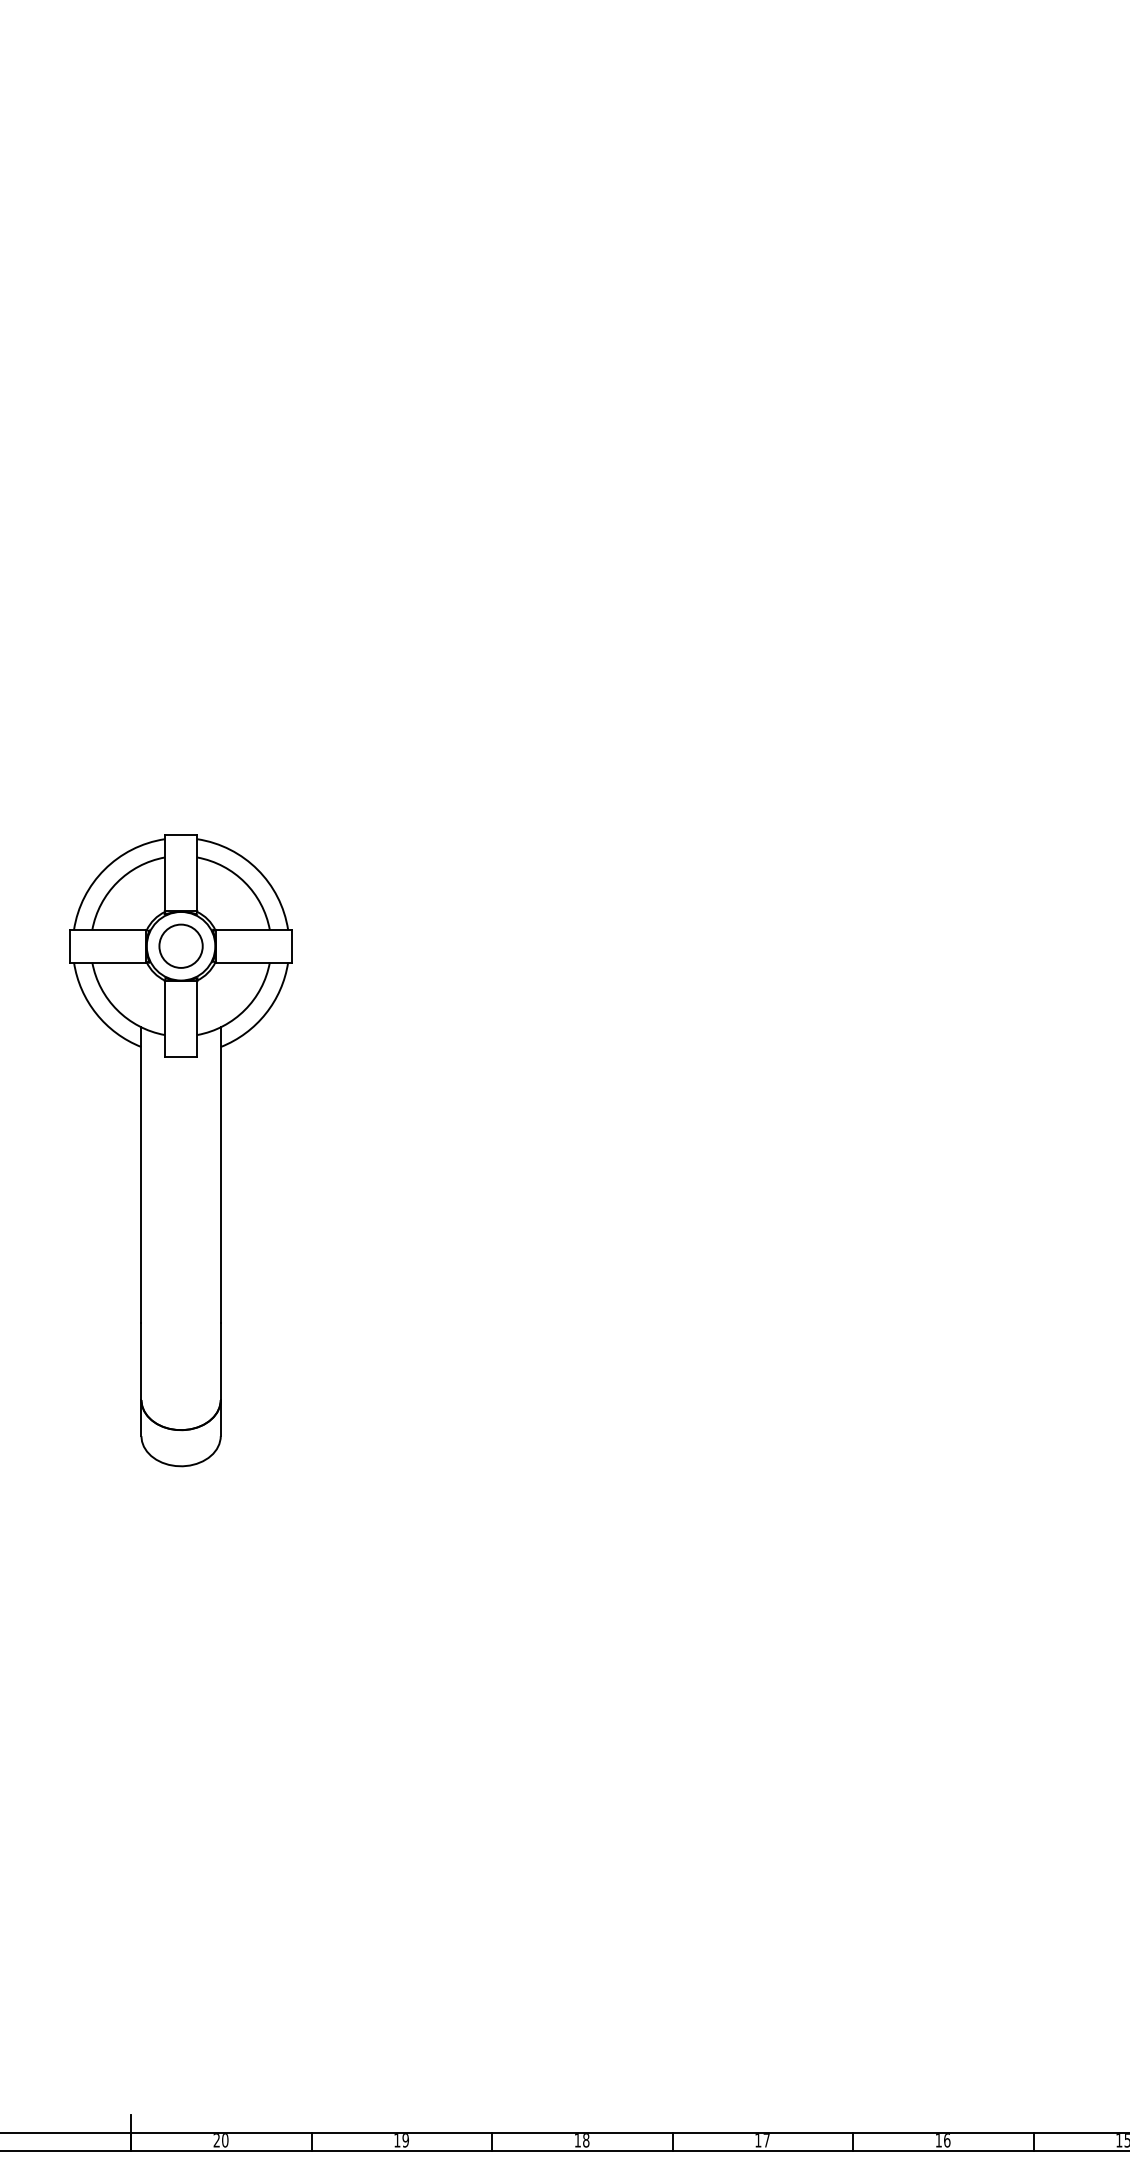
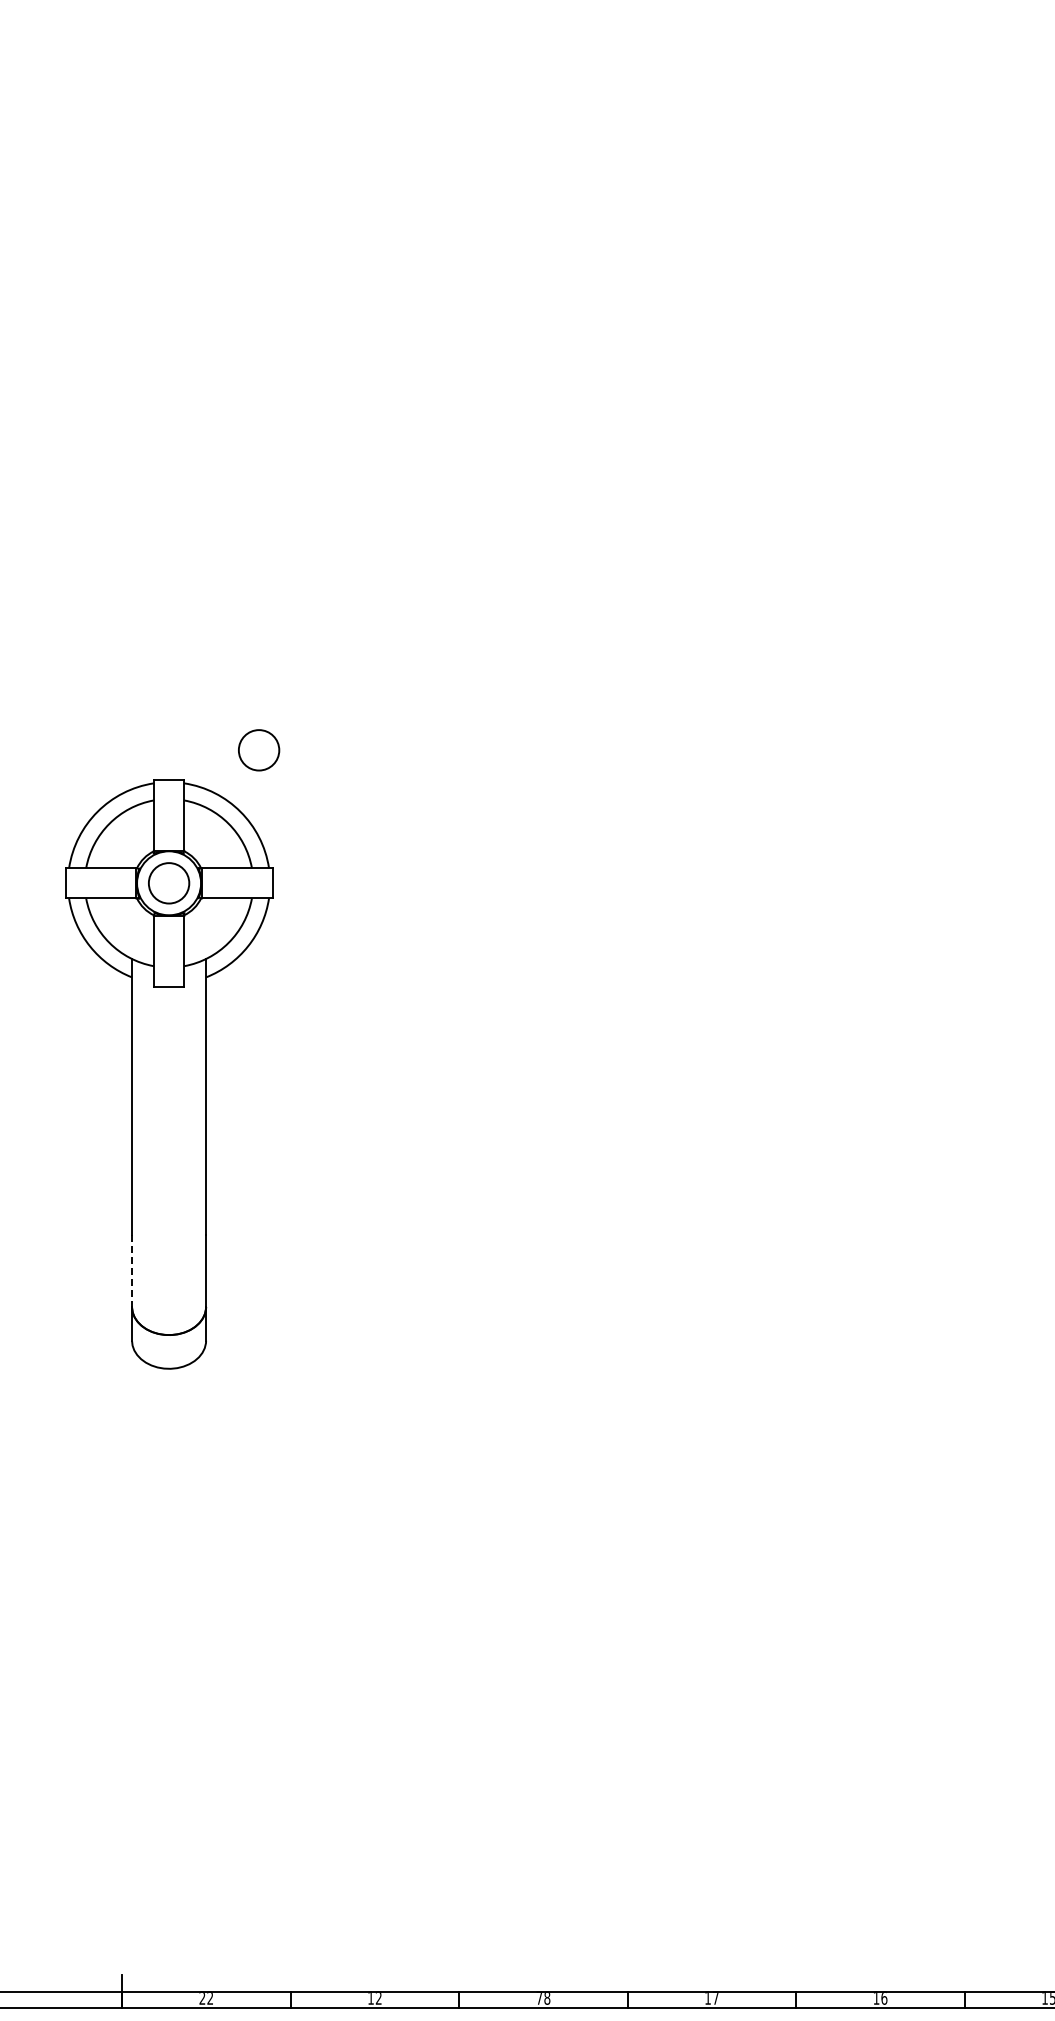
circle: (277, 804) -> (259, 750), added
line: (141, 1362) -> (132, 1271), solid -> dashed
text: (225, 2140) -> (210, 1998), 20 -> 22
text: (405, 2140) -> (378, 1998), 19 -> 12
text: (577, 2140) -> (539, 1998), 18 -> 78

